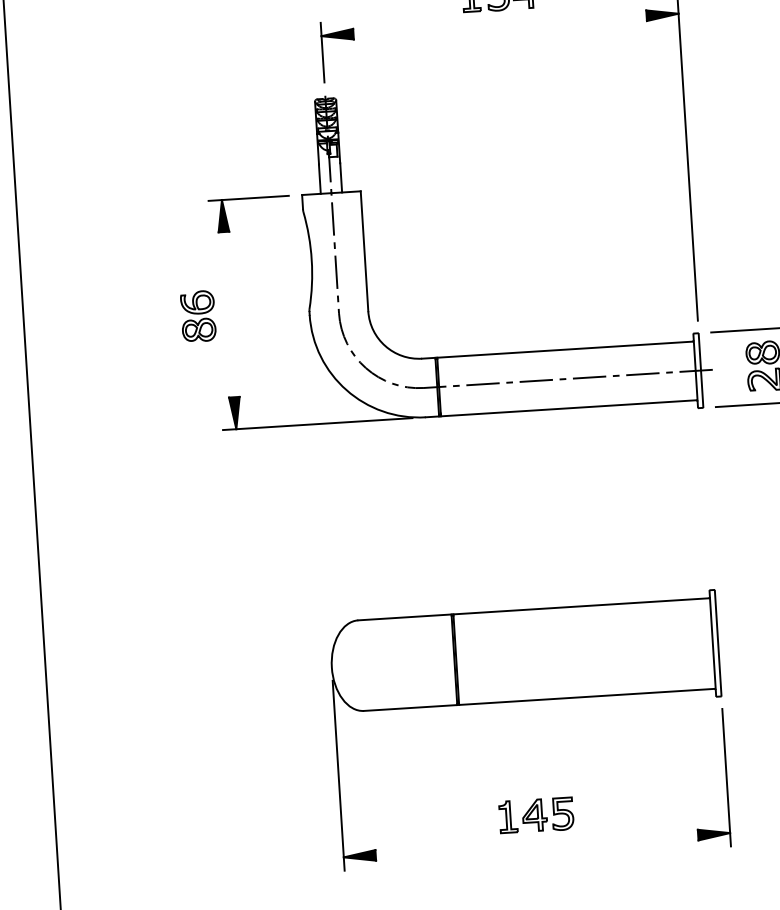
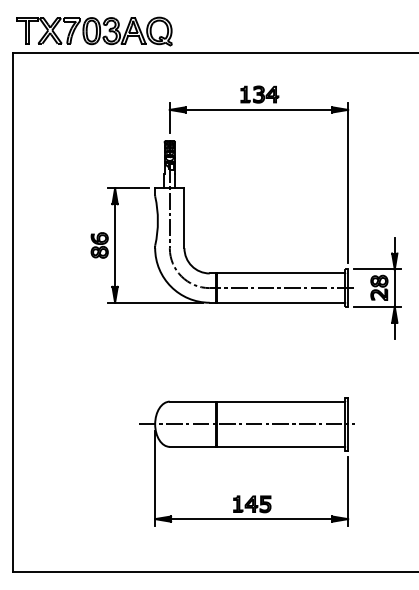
line: (499, 24) -> (258, 109), added
line: (229, 314) -> (115, 245), added
line: (514, 656) -> (246, 424), added
line: (536, 846) -> (251, 519), added

